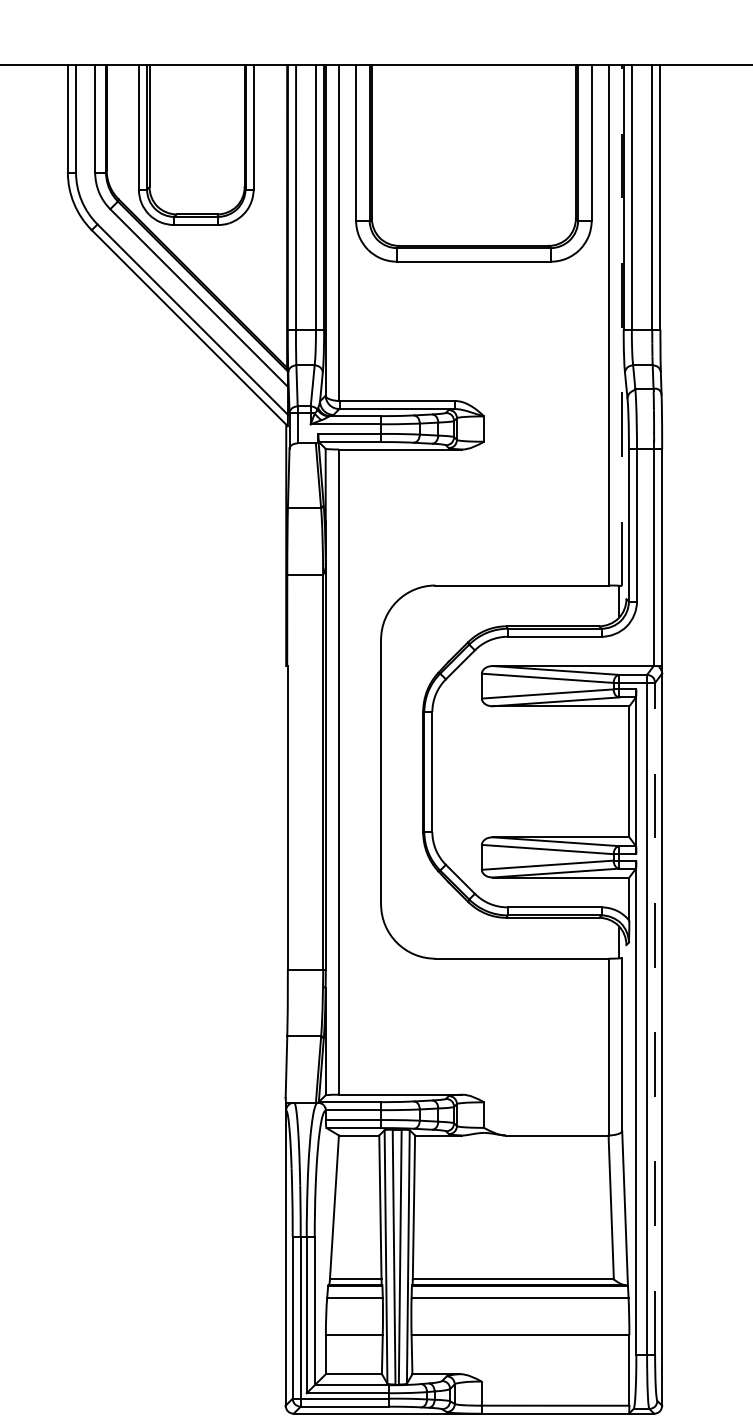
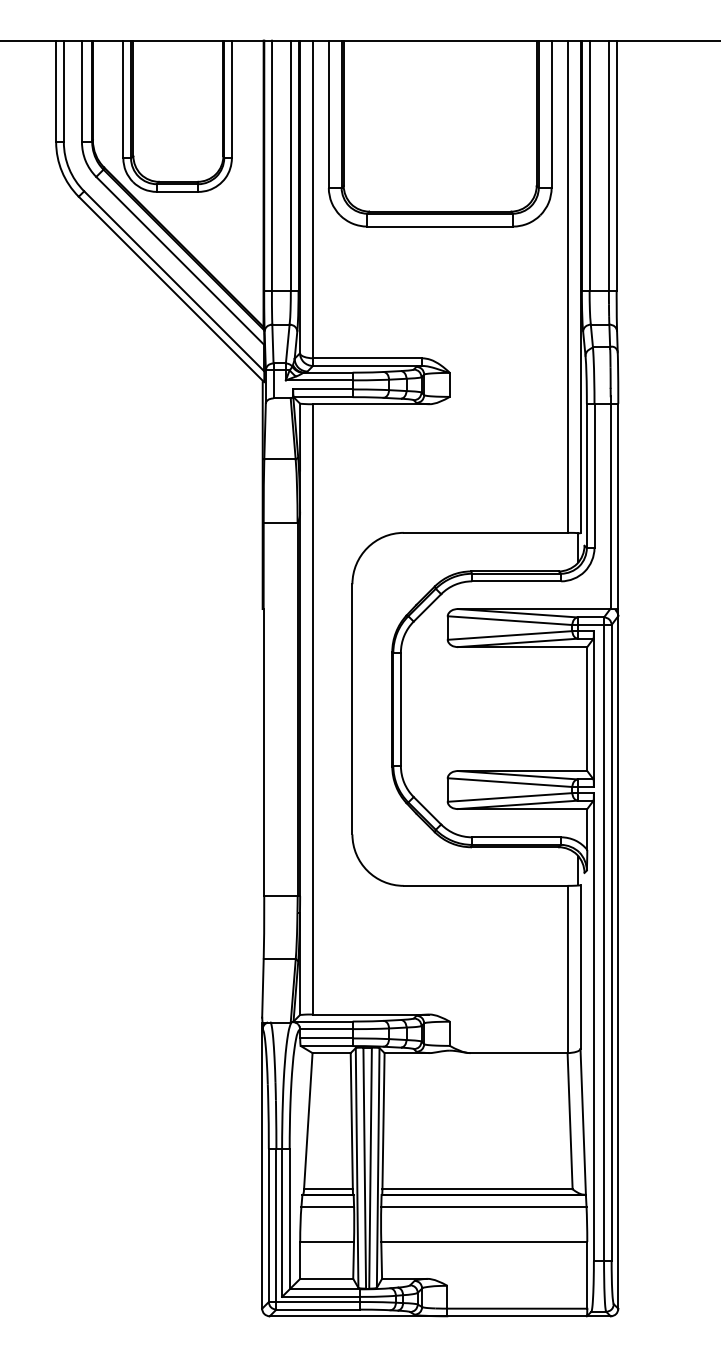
line: (622, 325) -> (580, 286), dashed -> solid
line: (654, 1018) -> (611, 942), dashed -> solid

